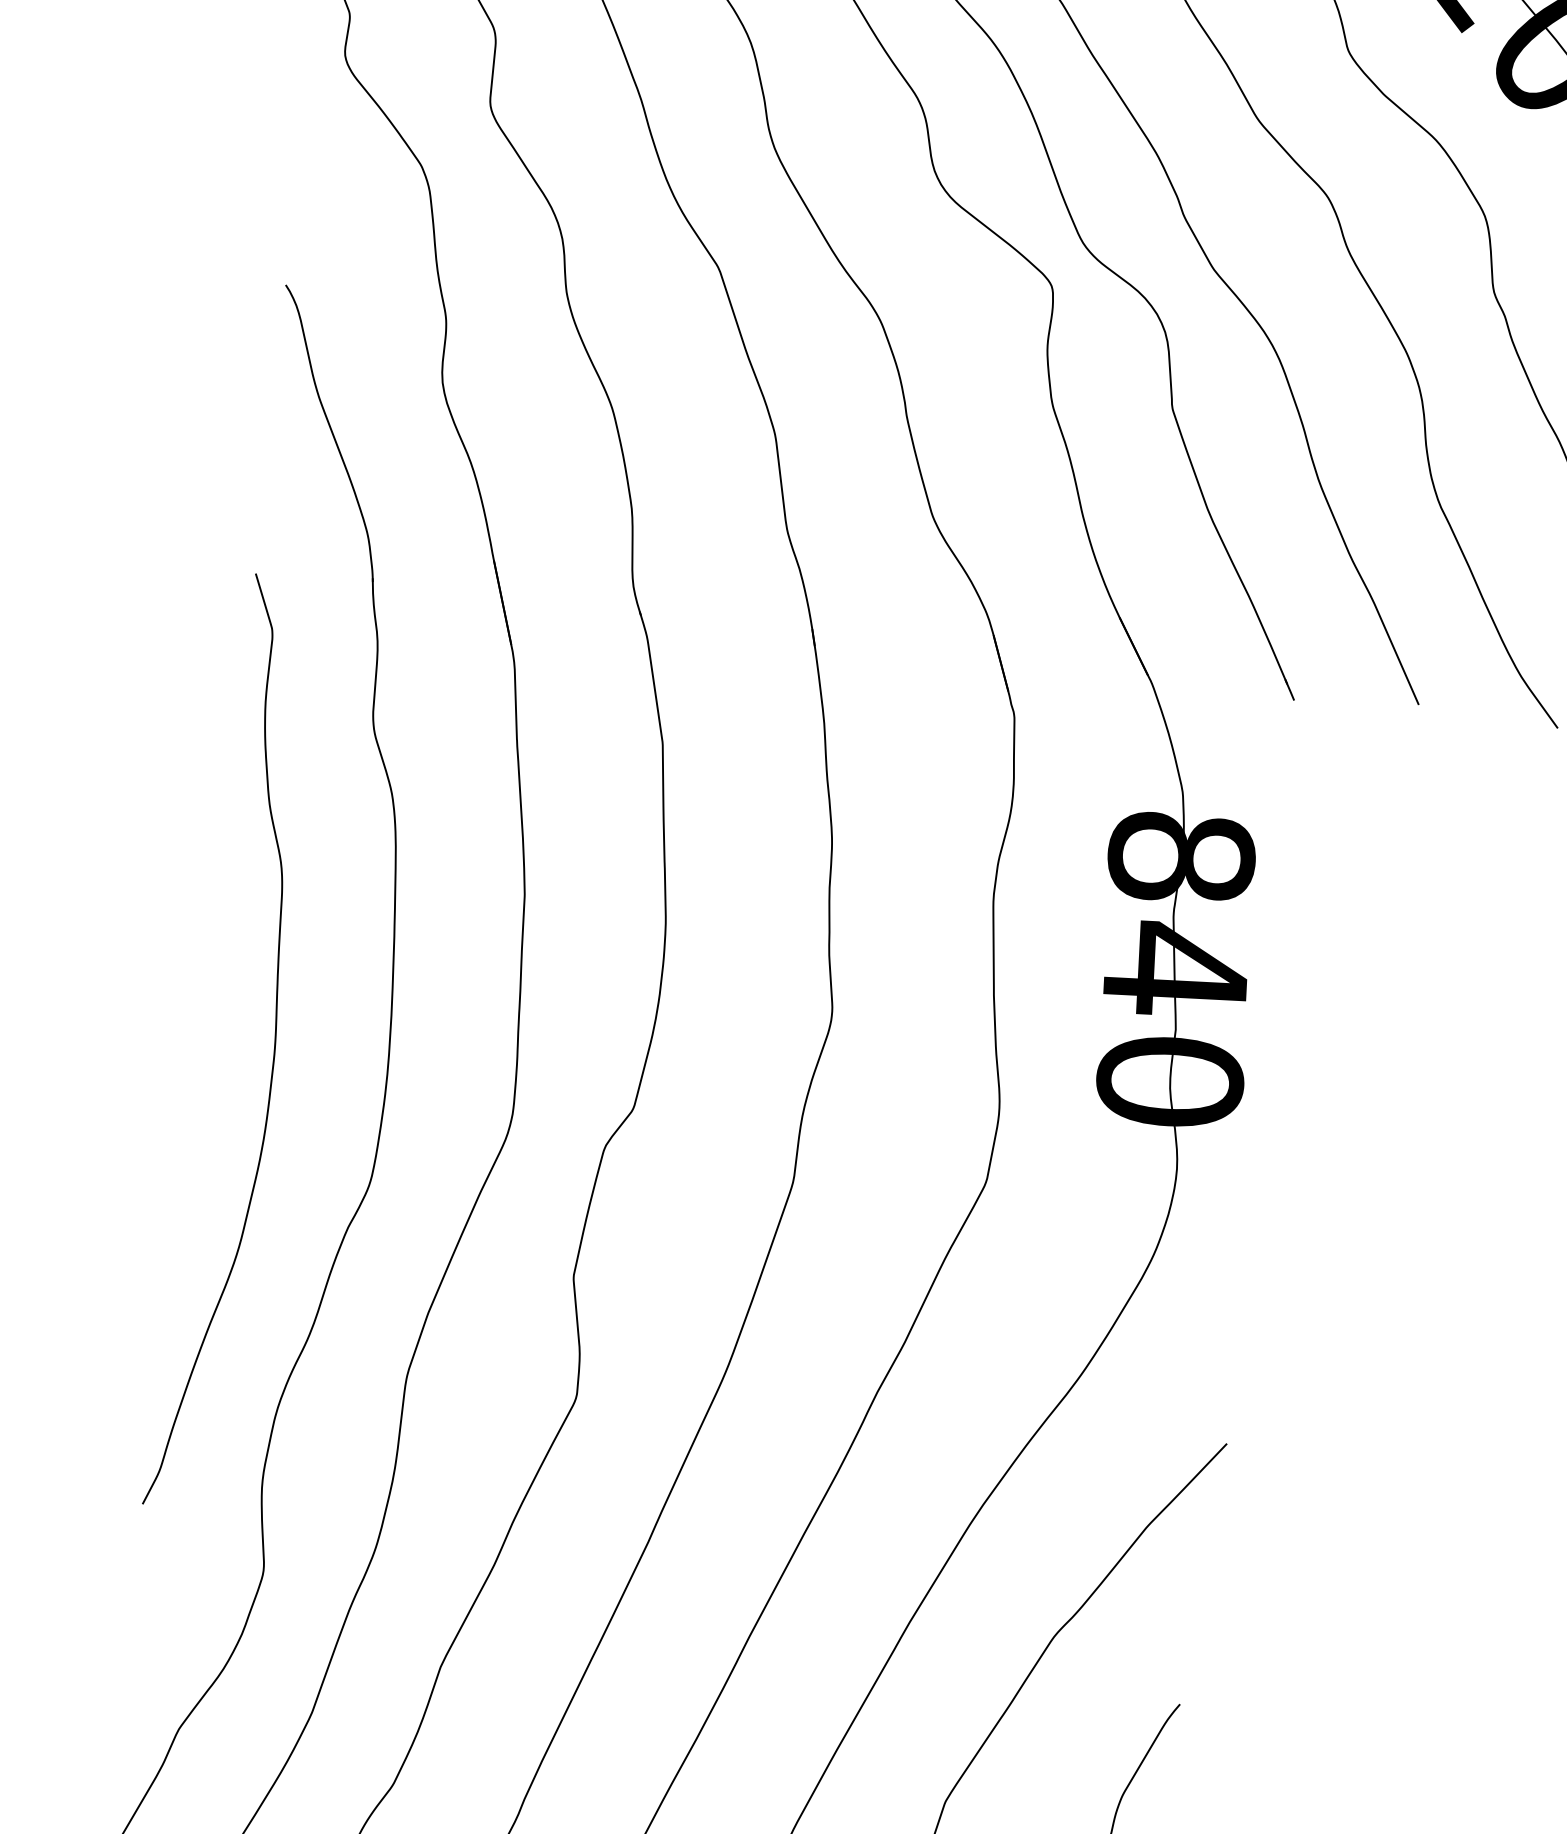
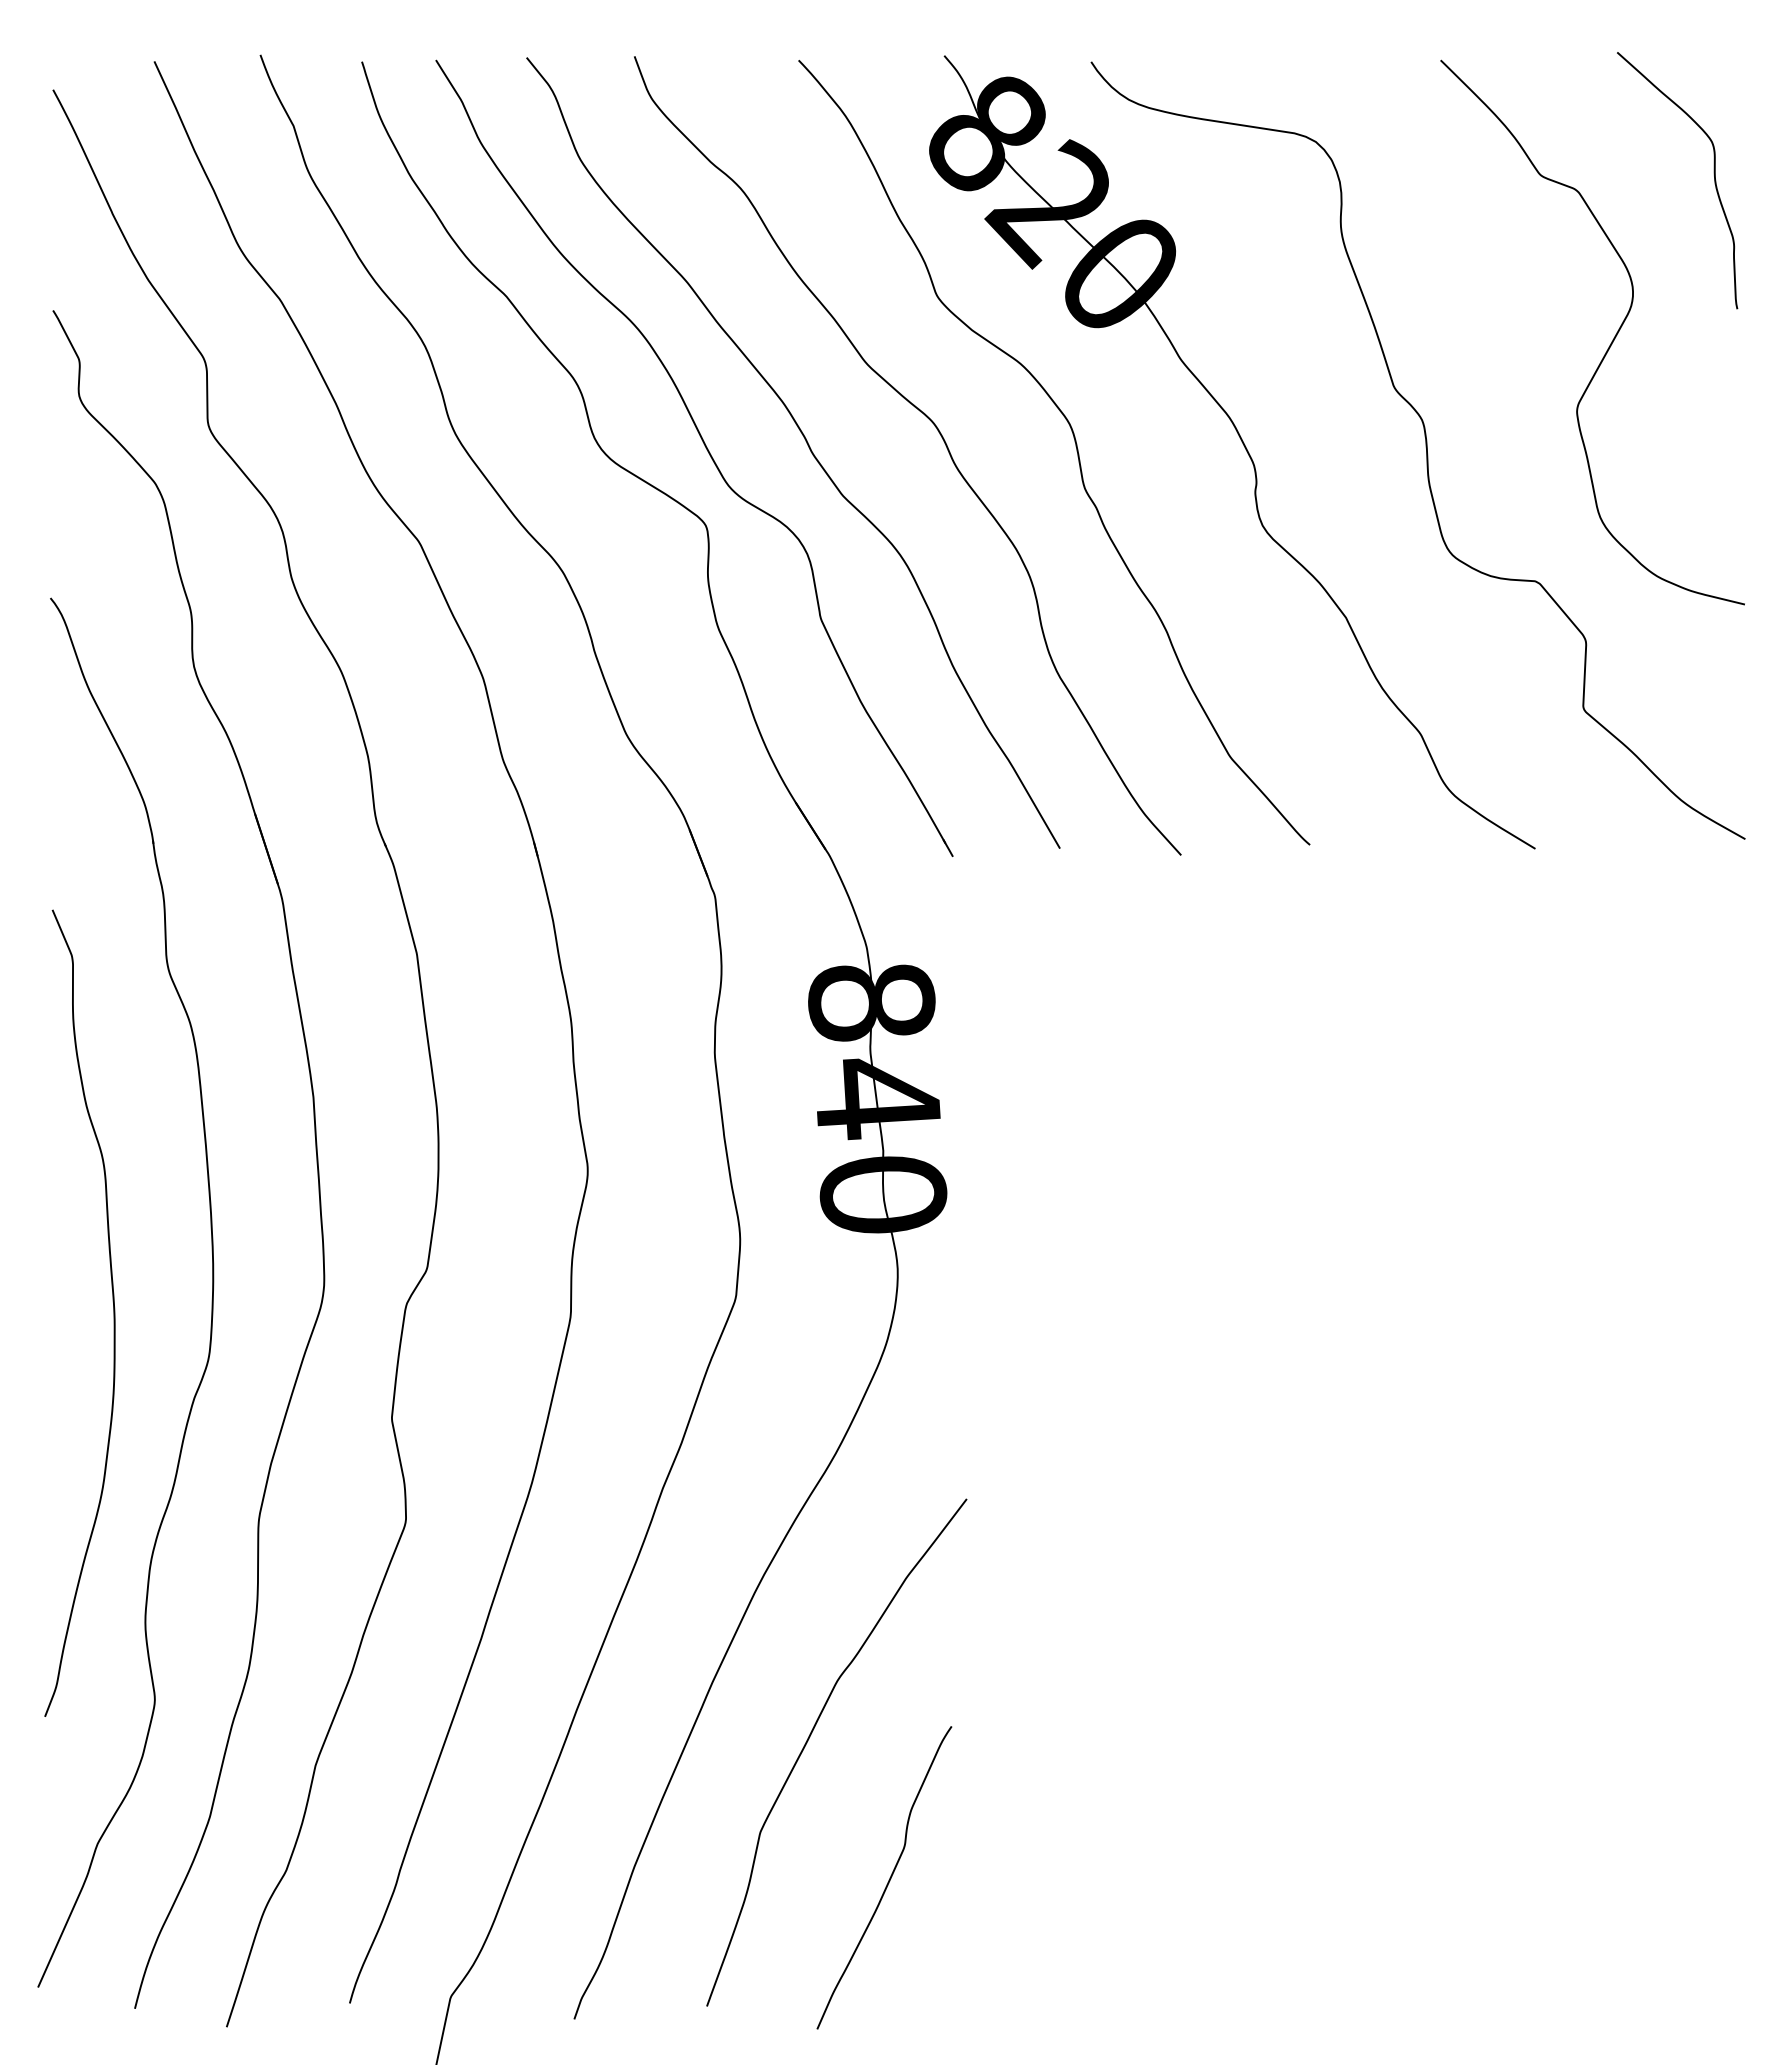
curve: (274, 1046) -> (113, 1312), moved

